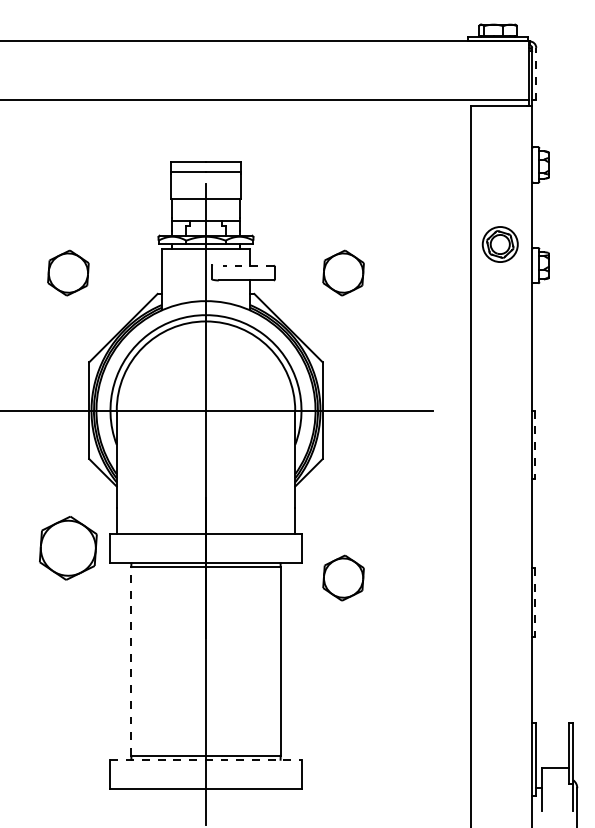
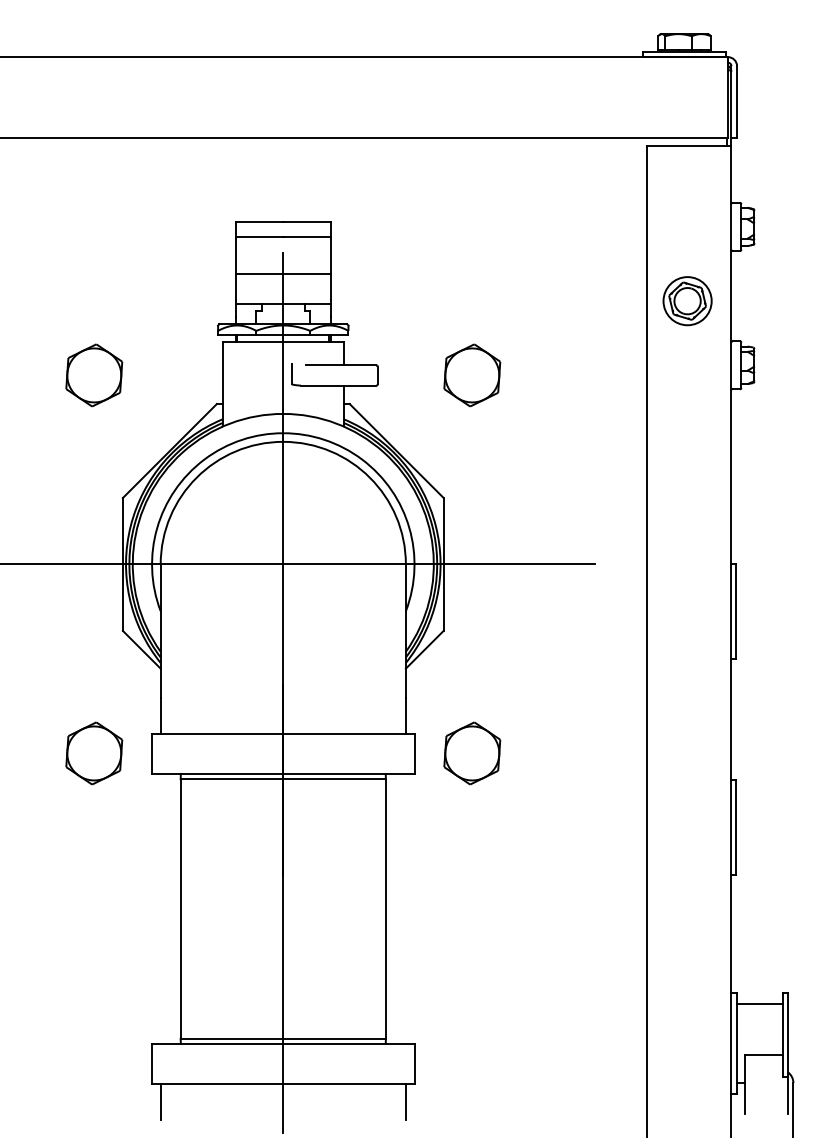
line: (536, 73) -> (737, 101), dashed -> solid
part: (500, 244) -> (687, 301), moved
line: (247, 265) -> (340, 365), dashed -> solid
line: (535, 445) -> (735, 612), dashed -> solid
part: (68, 548) -> (94, 753), size x0.71
part: (343, 578) -> (472, 753), moved
line: (535, 602) -> (735, 828), dashed -> solid
line: (131, 661) -> (180, 908), dashed -> solid
line: (552, 731) -> (759, 1004), added
line: (206, 760) -> (283, 1044), dashed -> solid
line: (116, 801) -> (160, 1101), added
line: (294, 801) -> (405, 1101), added

